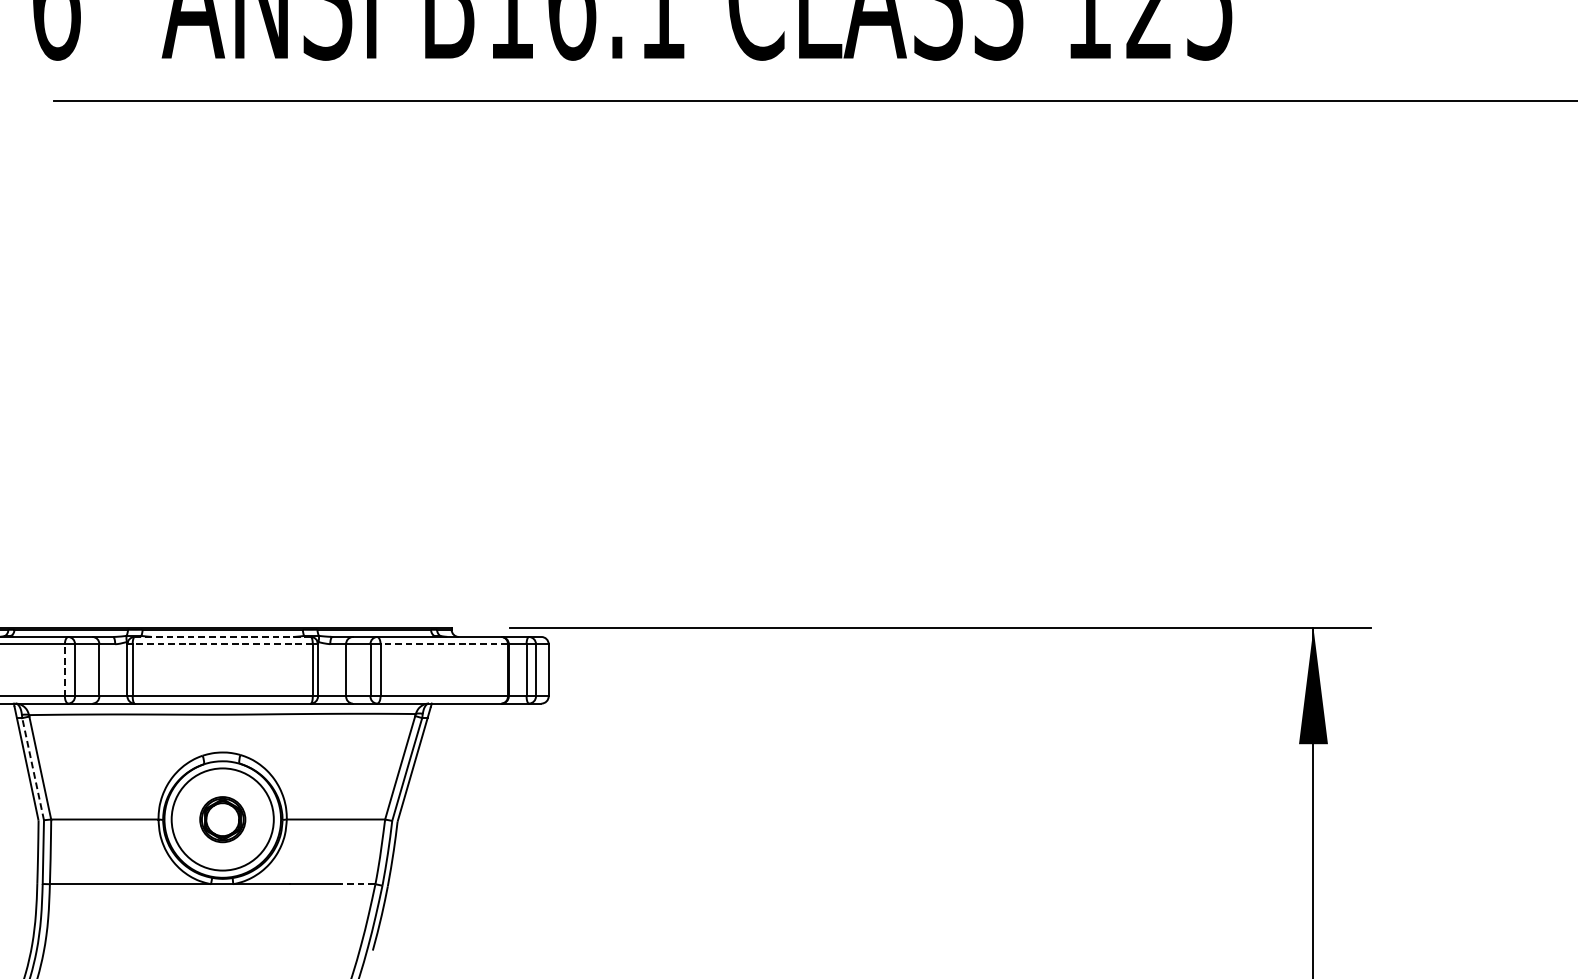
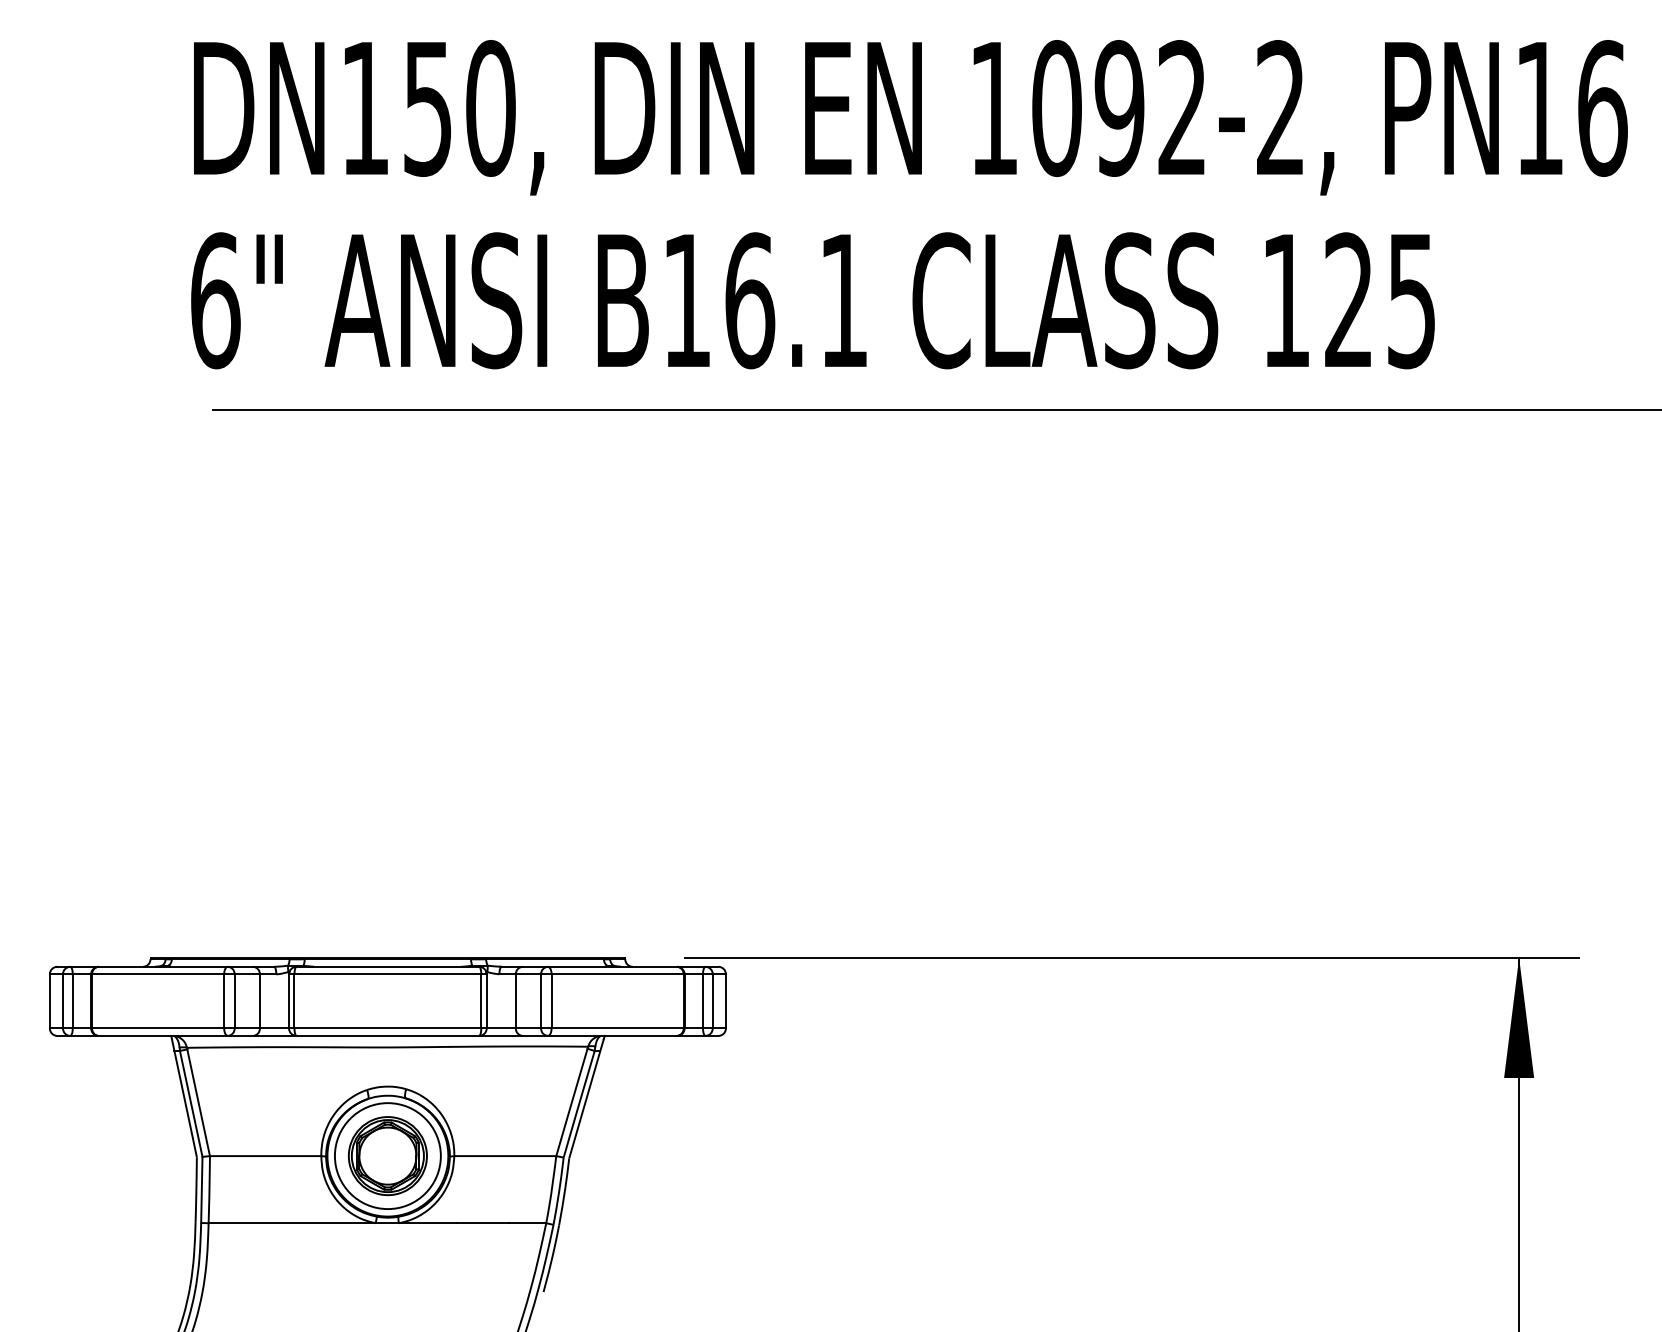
line: (223, 636) -> (388, 966), dashed -> solid
line: (222, 644) -> (387, 974), dashed -> solid
line: (444, 644) -> (617, 974), dashed -> solid
line: (65, 669) -> (224, 1000), dashed -> solid
line: (33, 768) -> (191, 1103), dashed -> solid
part: (222, 819) -> (387, 1156), size x1.67
line: (357, 884) -> (527, 1223), dashed -> solid

